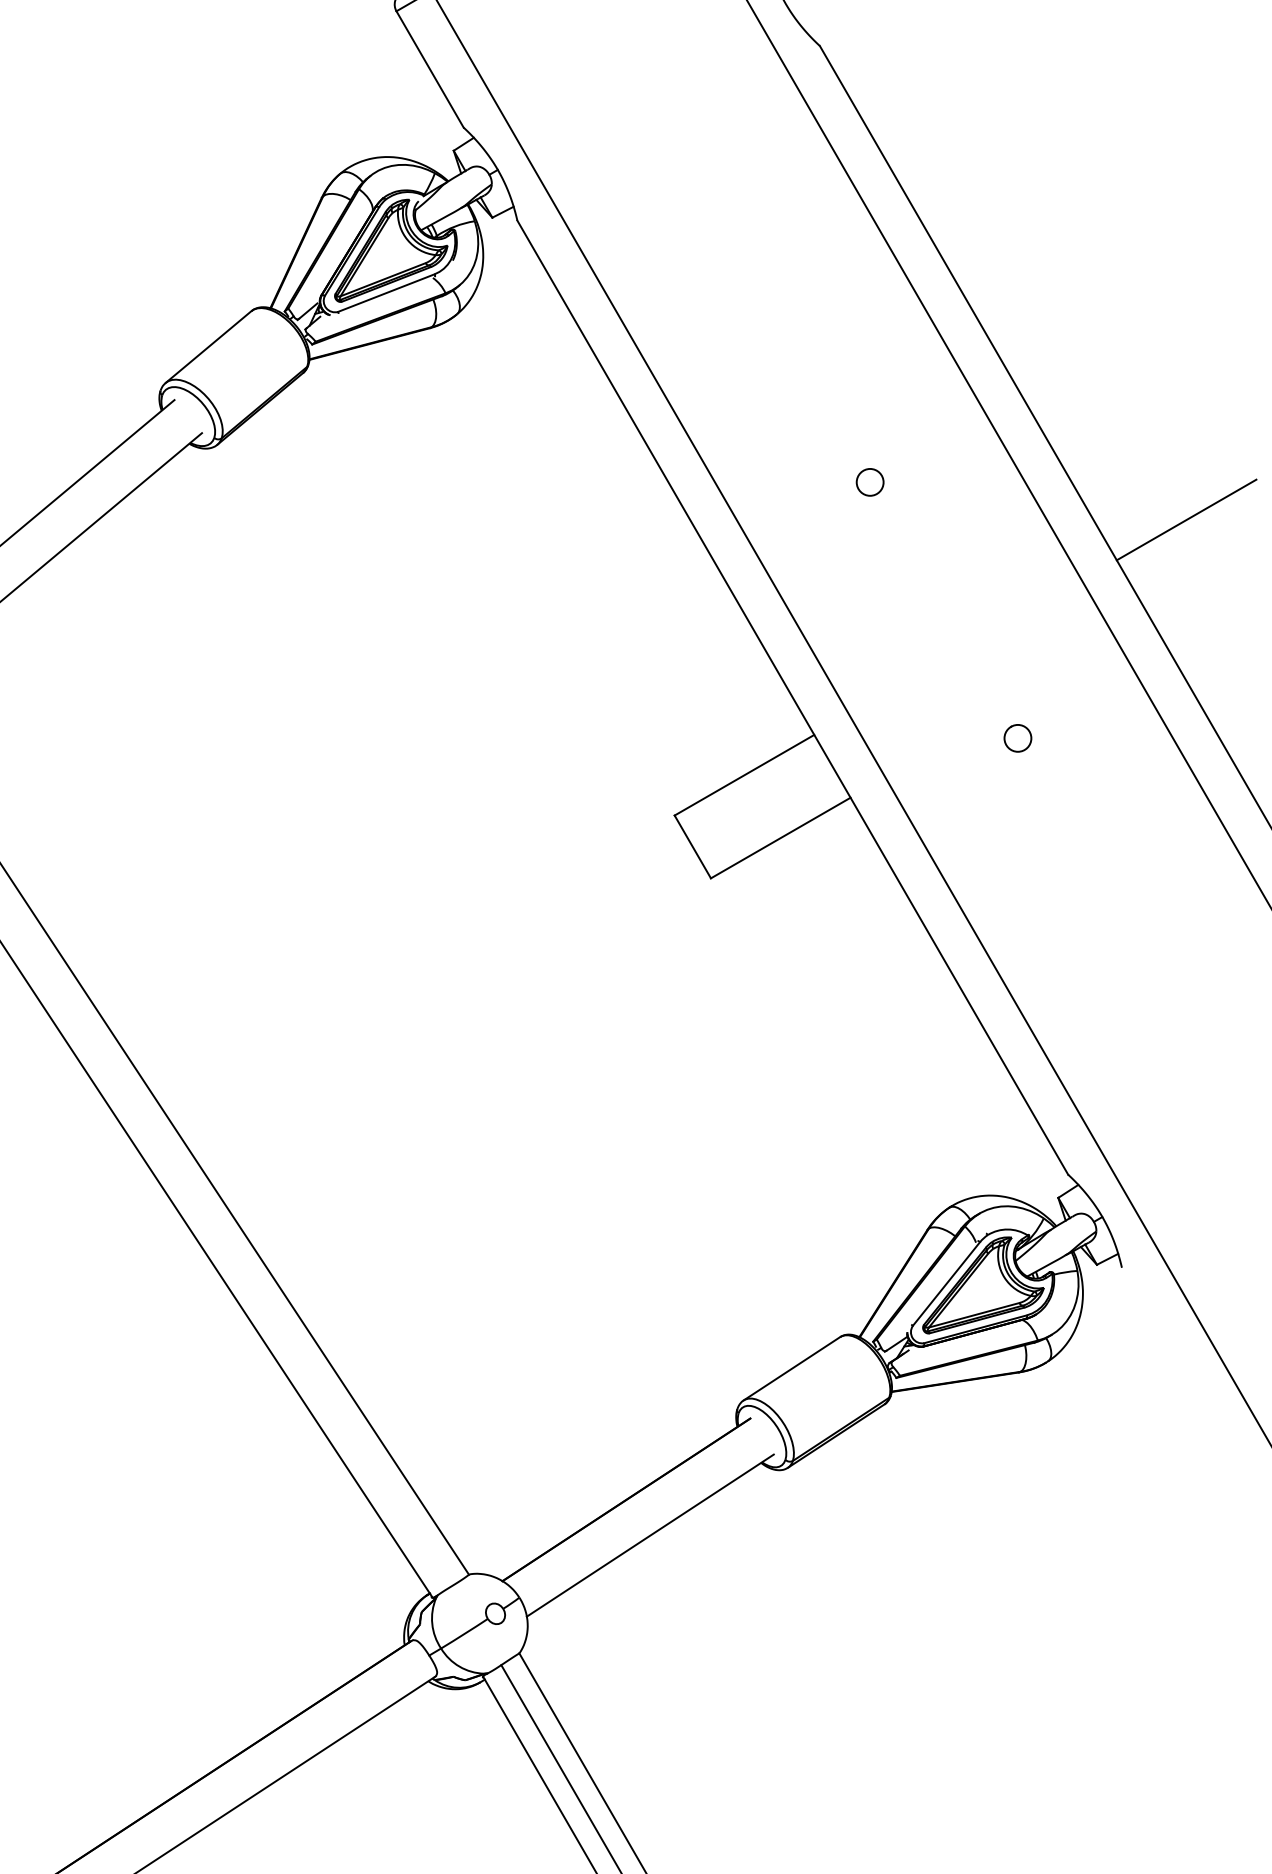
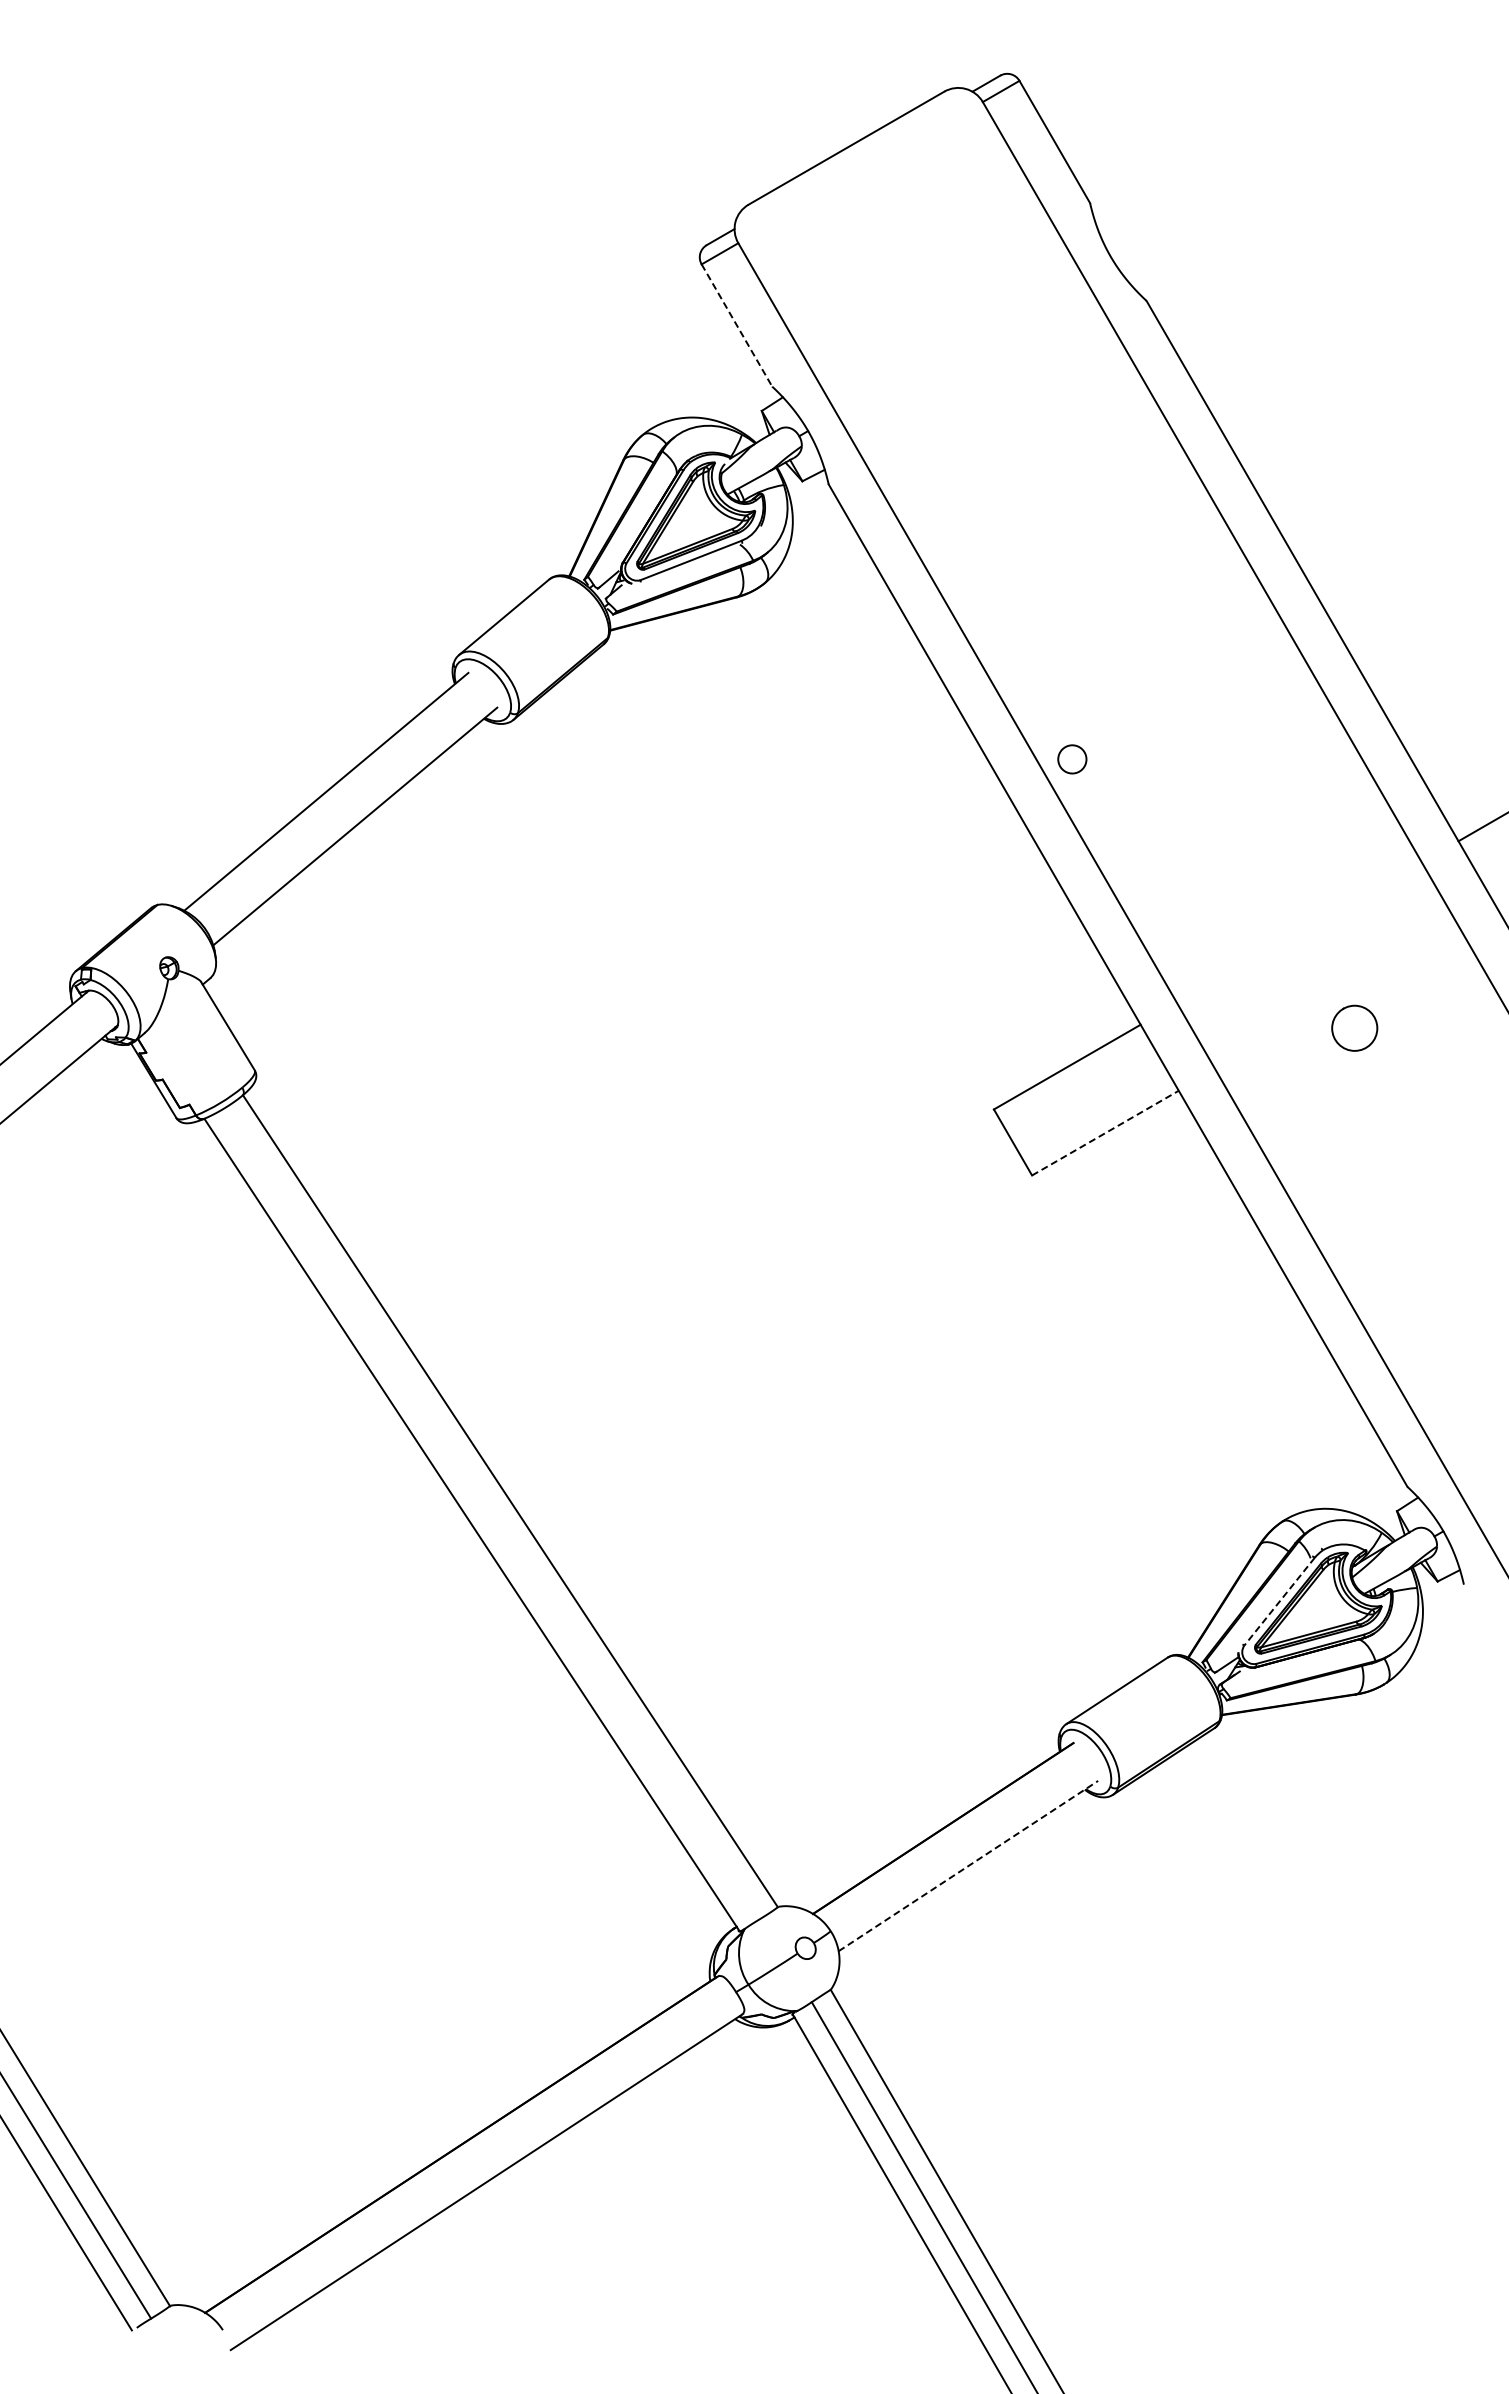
line: (429, 69) -> (736, 325), solid -> dashed
circle: (870, 482) -> (1072, 759), moved
circle: (1017, 738) -> (1354, 1028), size x1.6
line: (780, 838) -> (1105, 1133), solid -> dashed
line: (946, 1284) -> (1279, 1602), solid -> dashed
line: (650, 1535) -> (968, 1865), solid -> dashed

